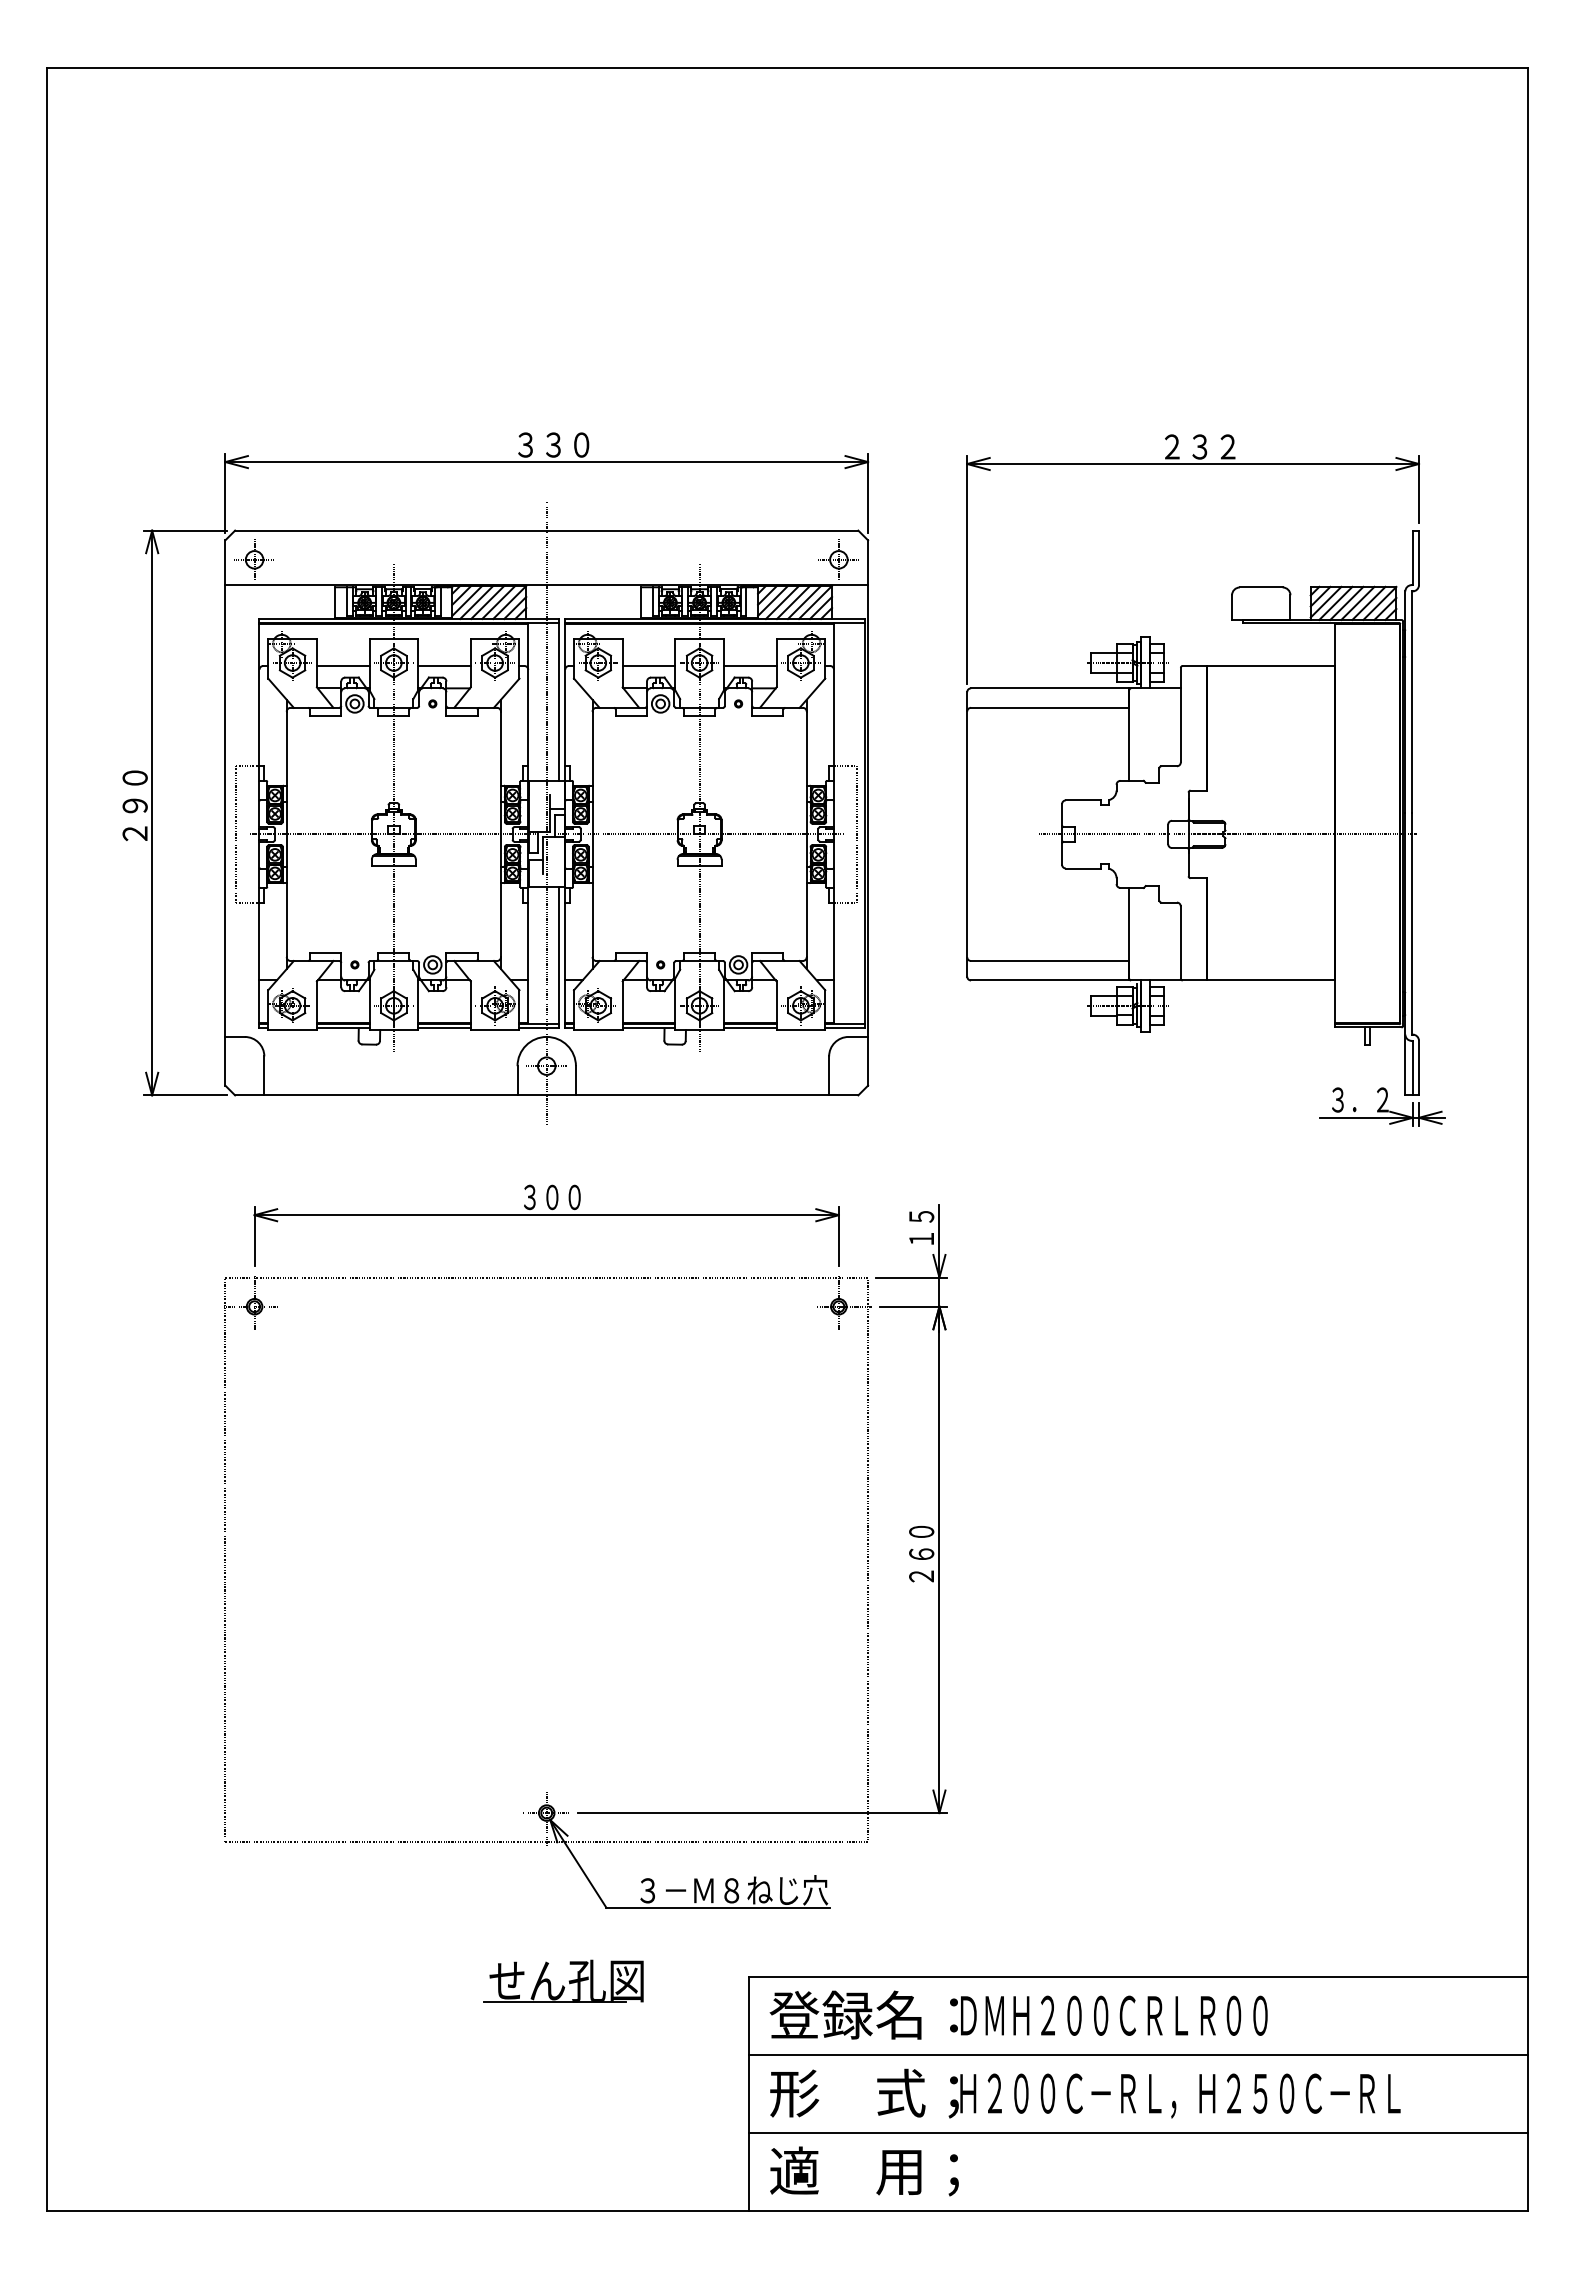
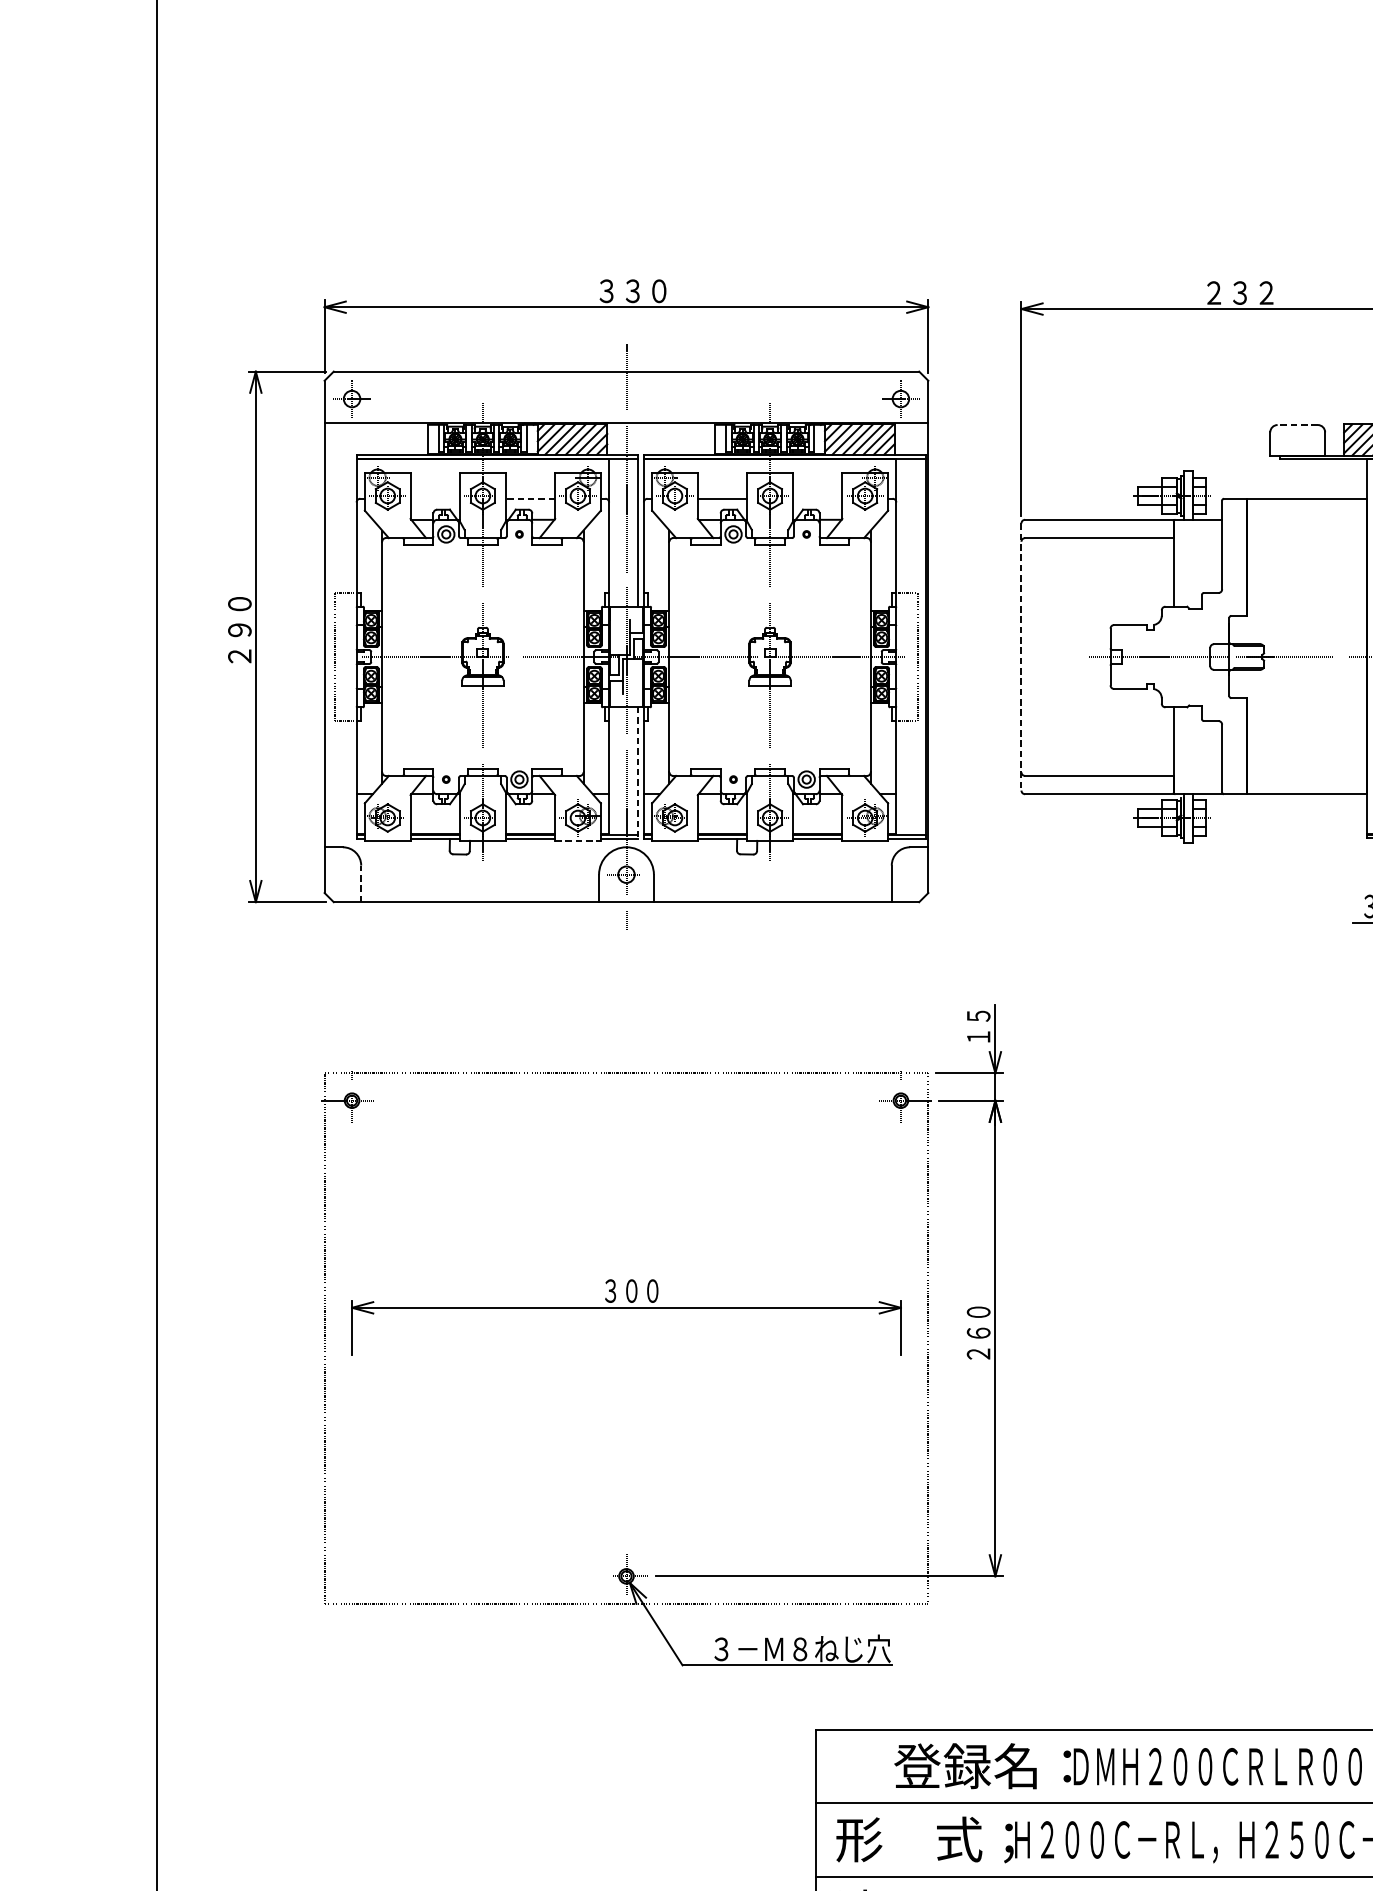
line: (1260, 587) -> (1296, 425), solid -> dashed
line: (342, 665) -> (434, 498), removed
line: (444, 665) -> (530, 498), solid -> dashed
line: (749, 665) -> (816, 498), removed
line: (967, 834) -> (1021, 657), solid -> dashed
line: (559, 958) -> (638, 773), solid -> dashed
line: (495, 1030) -> (578, 841), solid -> dashed
line: (264, 1075) -> (361, 883), solid -> dashed
part: (546, 1215) -> (626, 1308), moved
part: (563, 1980) -> (642, 1733), removed
text: (1018, 2014) -> (1127, 1765), moved

